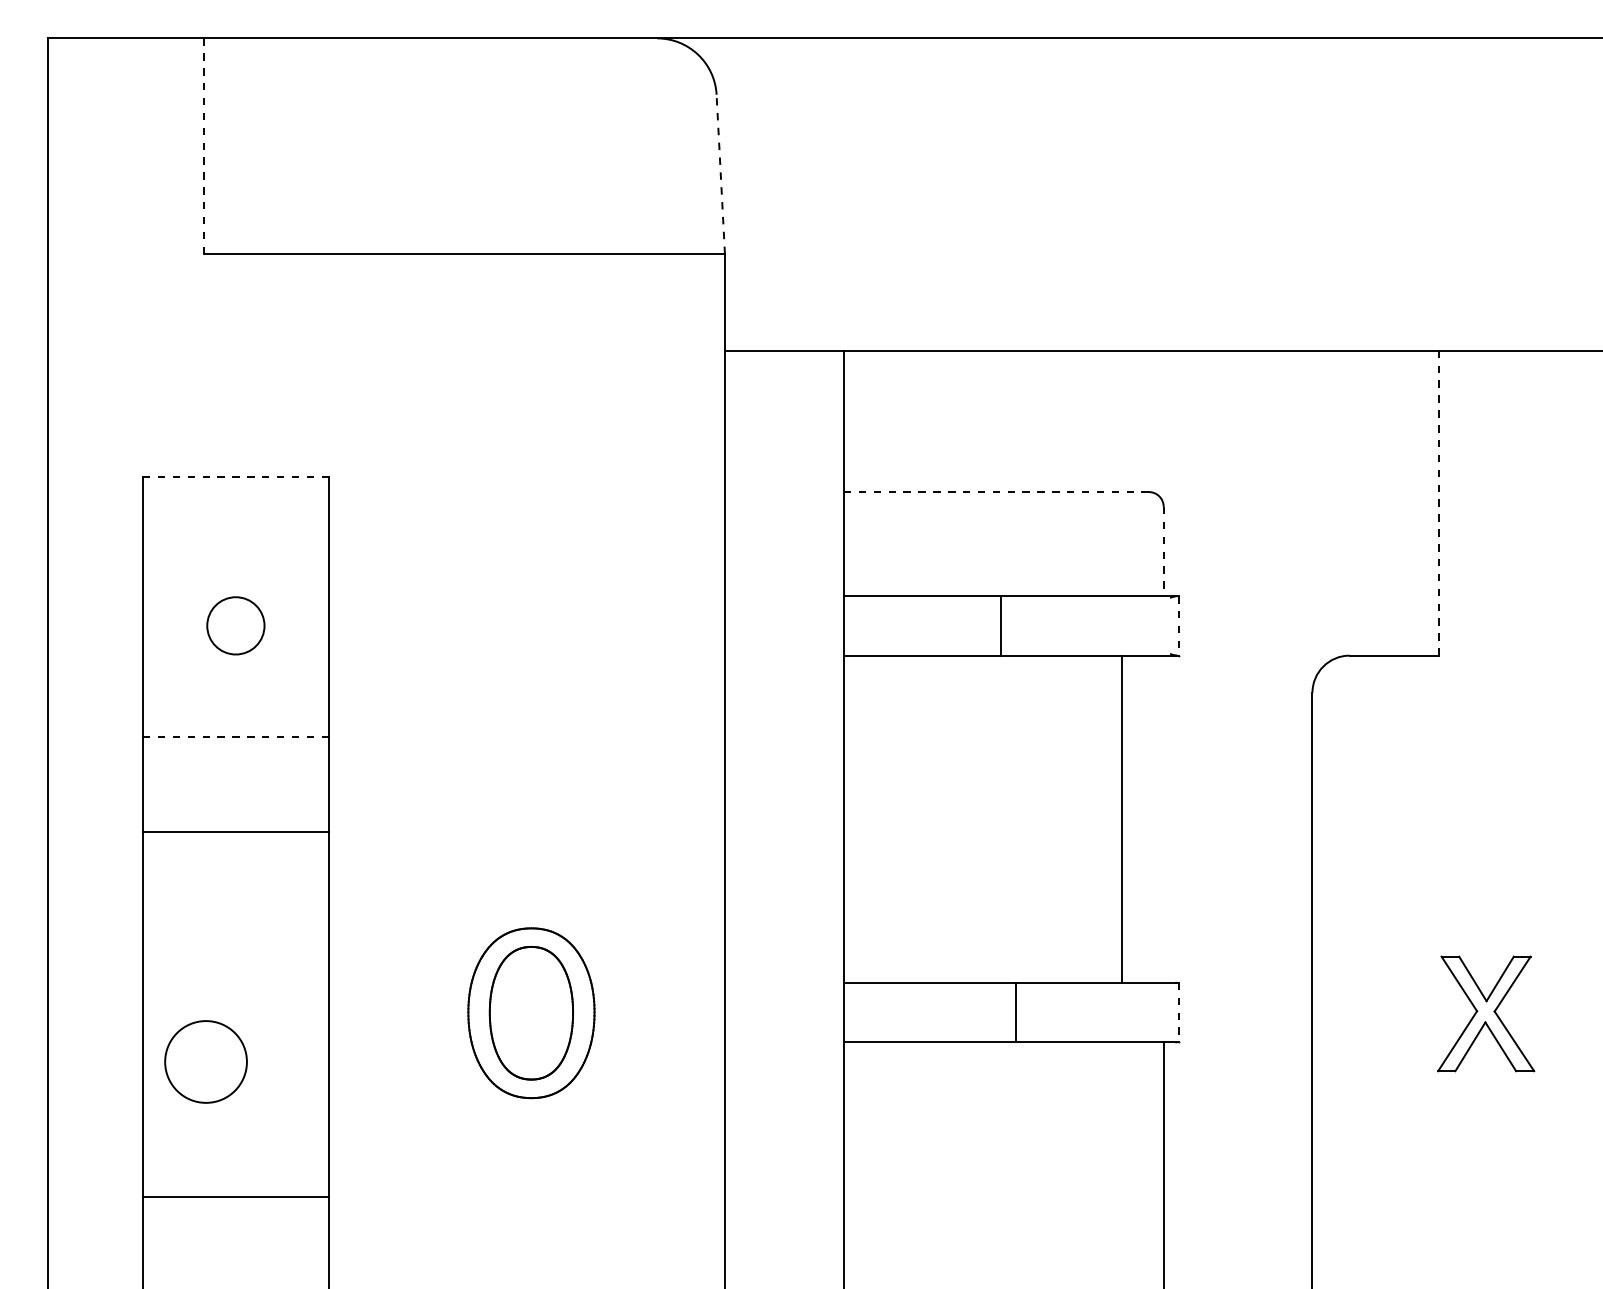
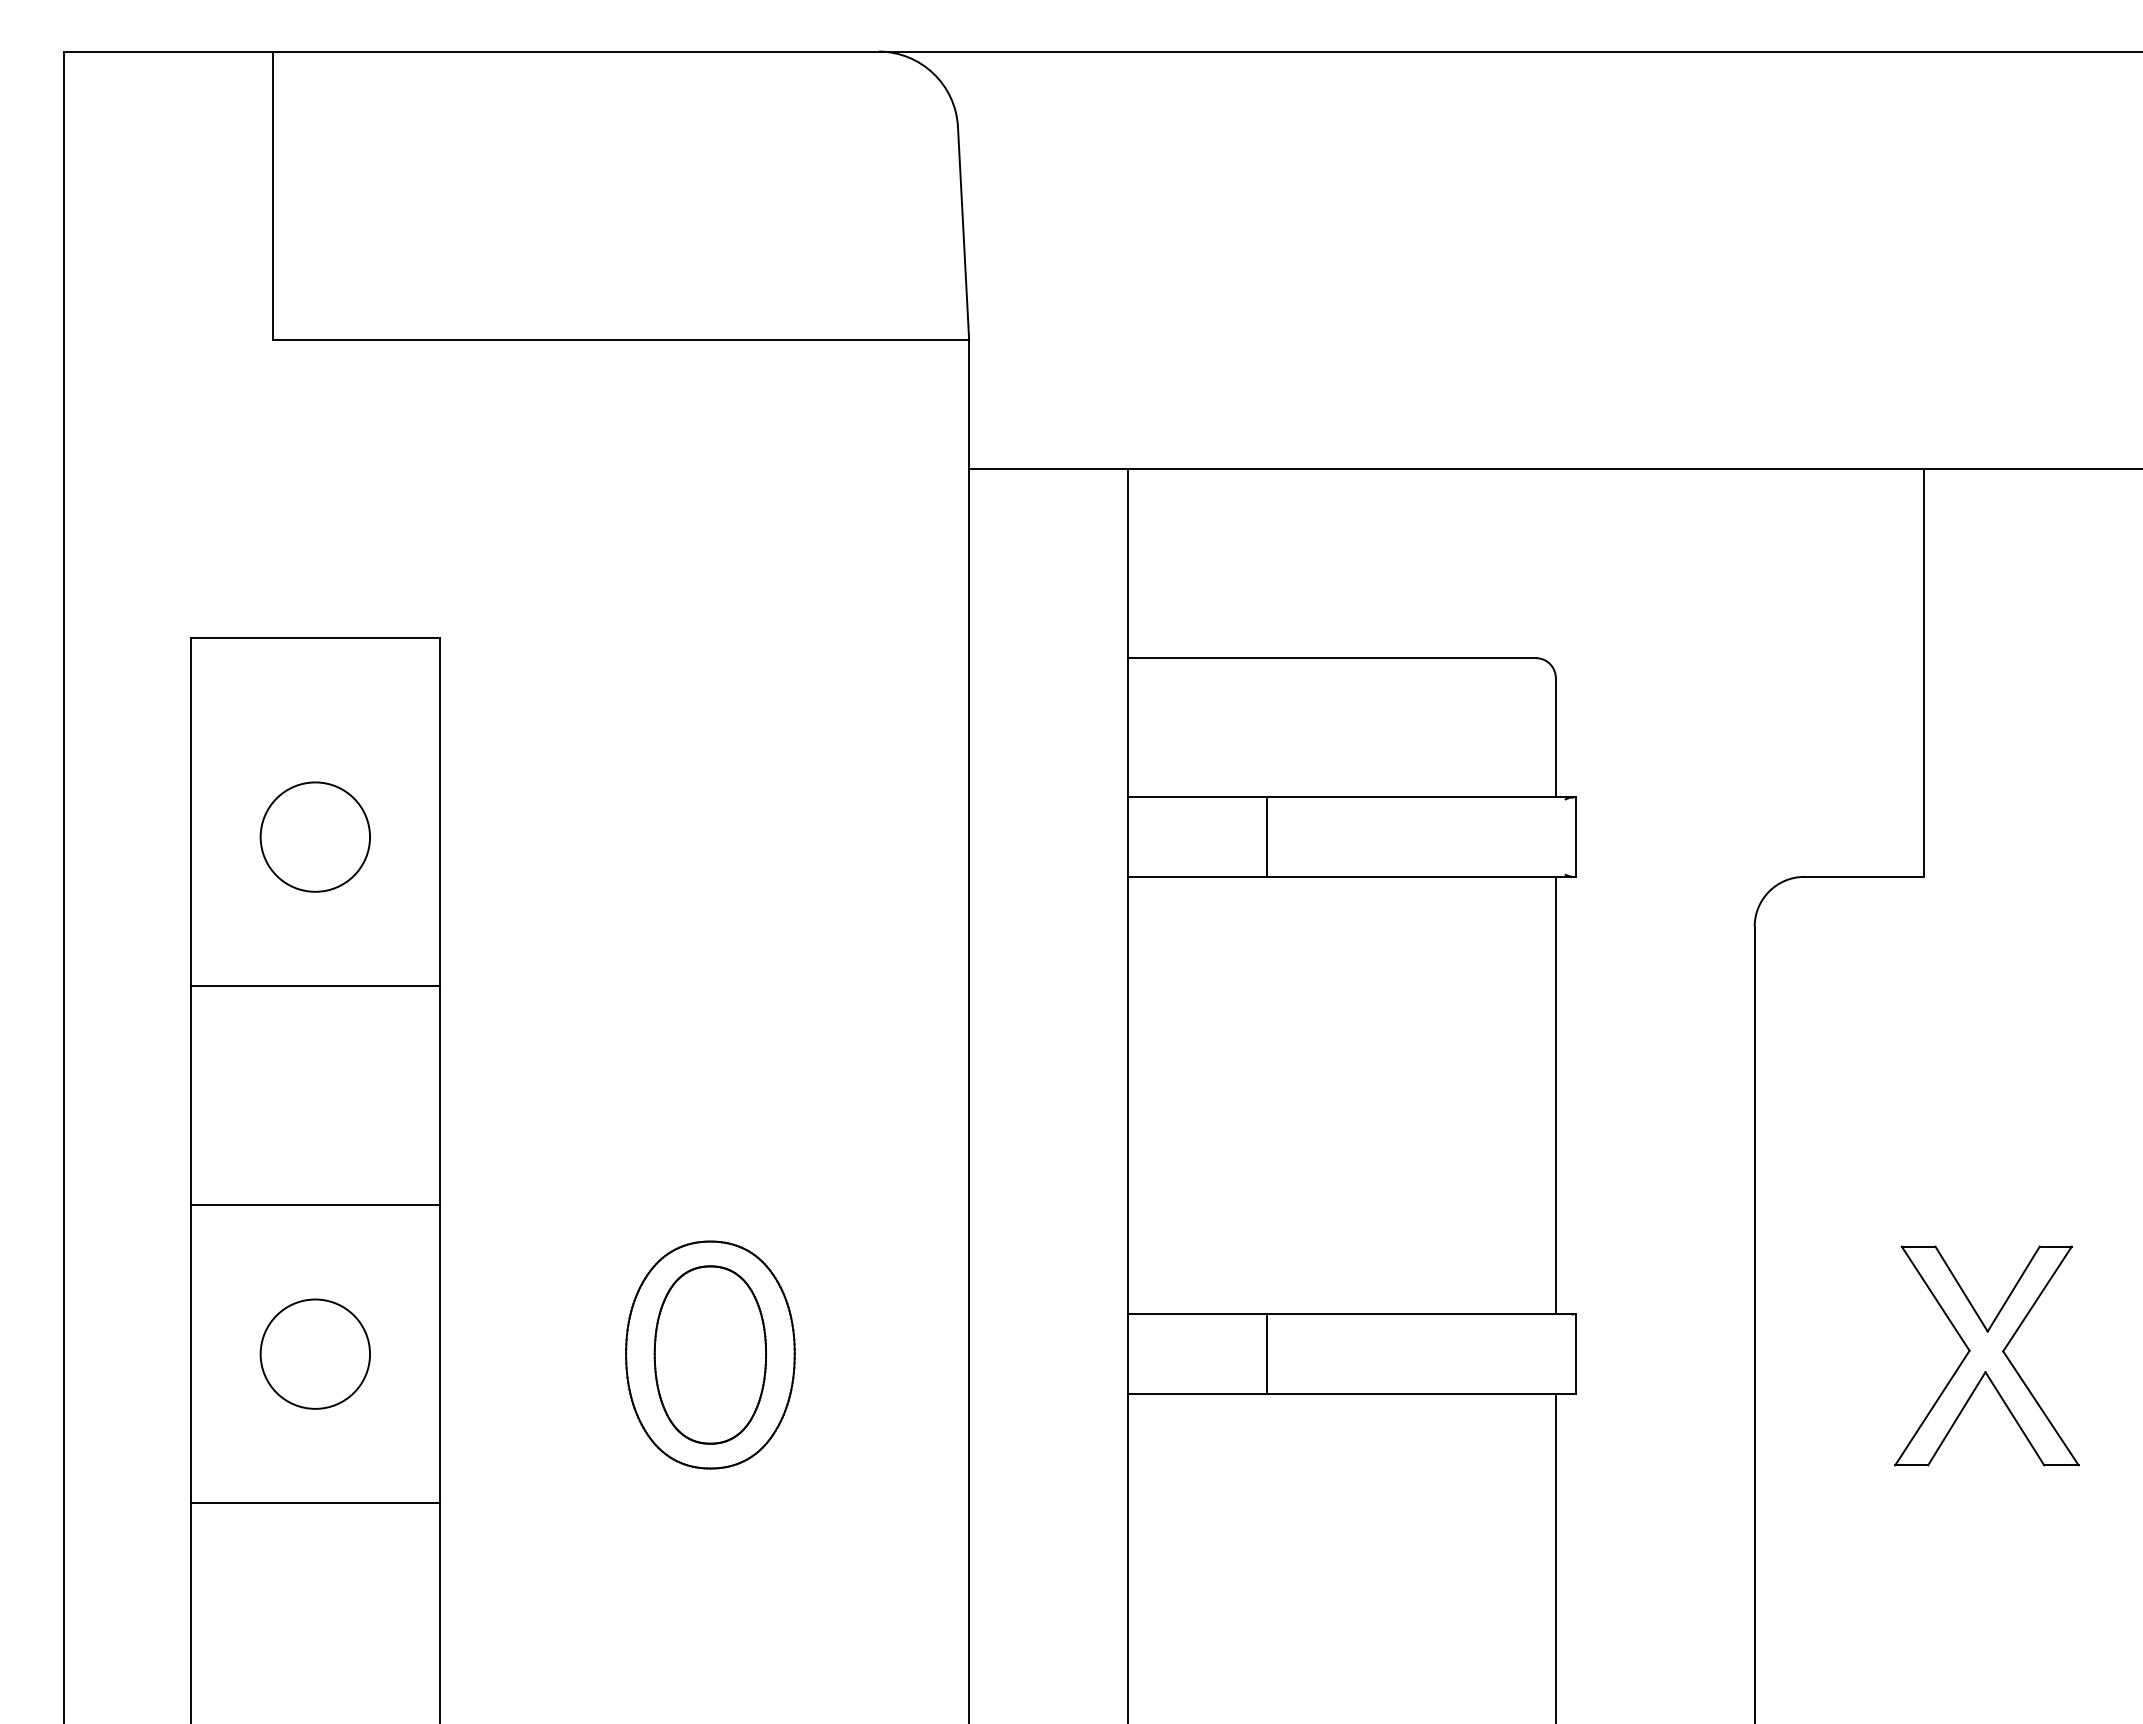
line: (204, 146) -> (273, 195), dashed -> solid
line: (720, 174) -> (963, 233), dashed -> solid
line: (235, 477) -> (314, 638), dashed -> solid
line: (996, 492) -> (1332, 658), dashed -> solid
line: (1438, 503) -> (1923, 673), dashed -> solid
line: (1163, 551) -> (1555, 737), dashed -> solid
circle: (235, 625) -> (314, 836), size x1.43
line: (1001, 625) -> (1267, 836), moved
line: (1178, 626) -> (1575, 837), dashed -> solid
line: (236, 737) -> (315, 986), dashed -> solid
line: (1121, 819) -> (1555, 1095), moved
line: (236, 831) -> (315, 1205), moved
line: (1016, 1012) -> (1267, 1353), moved
line: (1178, 1012) -> (1575, 1354), dashed -> solid
part: (1485, 1013) -> (1986, 1355), size x1.43
circle: (205, 1061) -> (314, 1353), moved
line: (236, 1197) -> (315, 1503), moved

